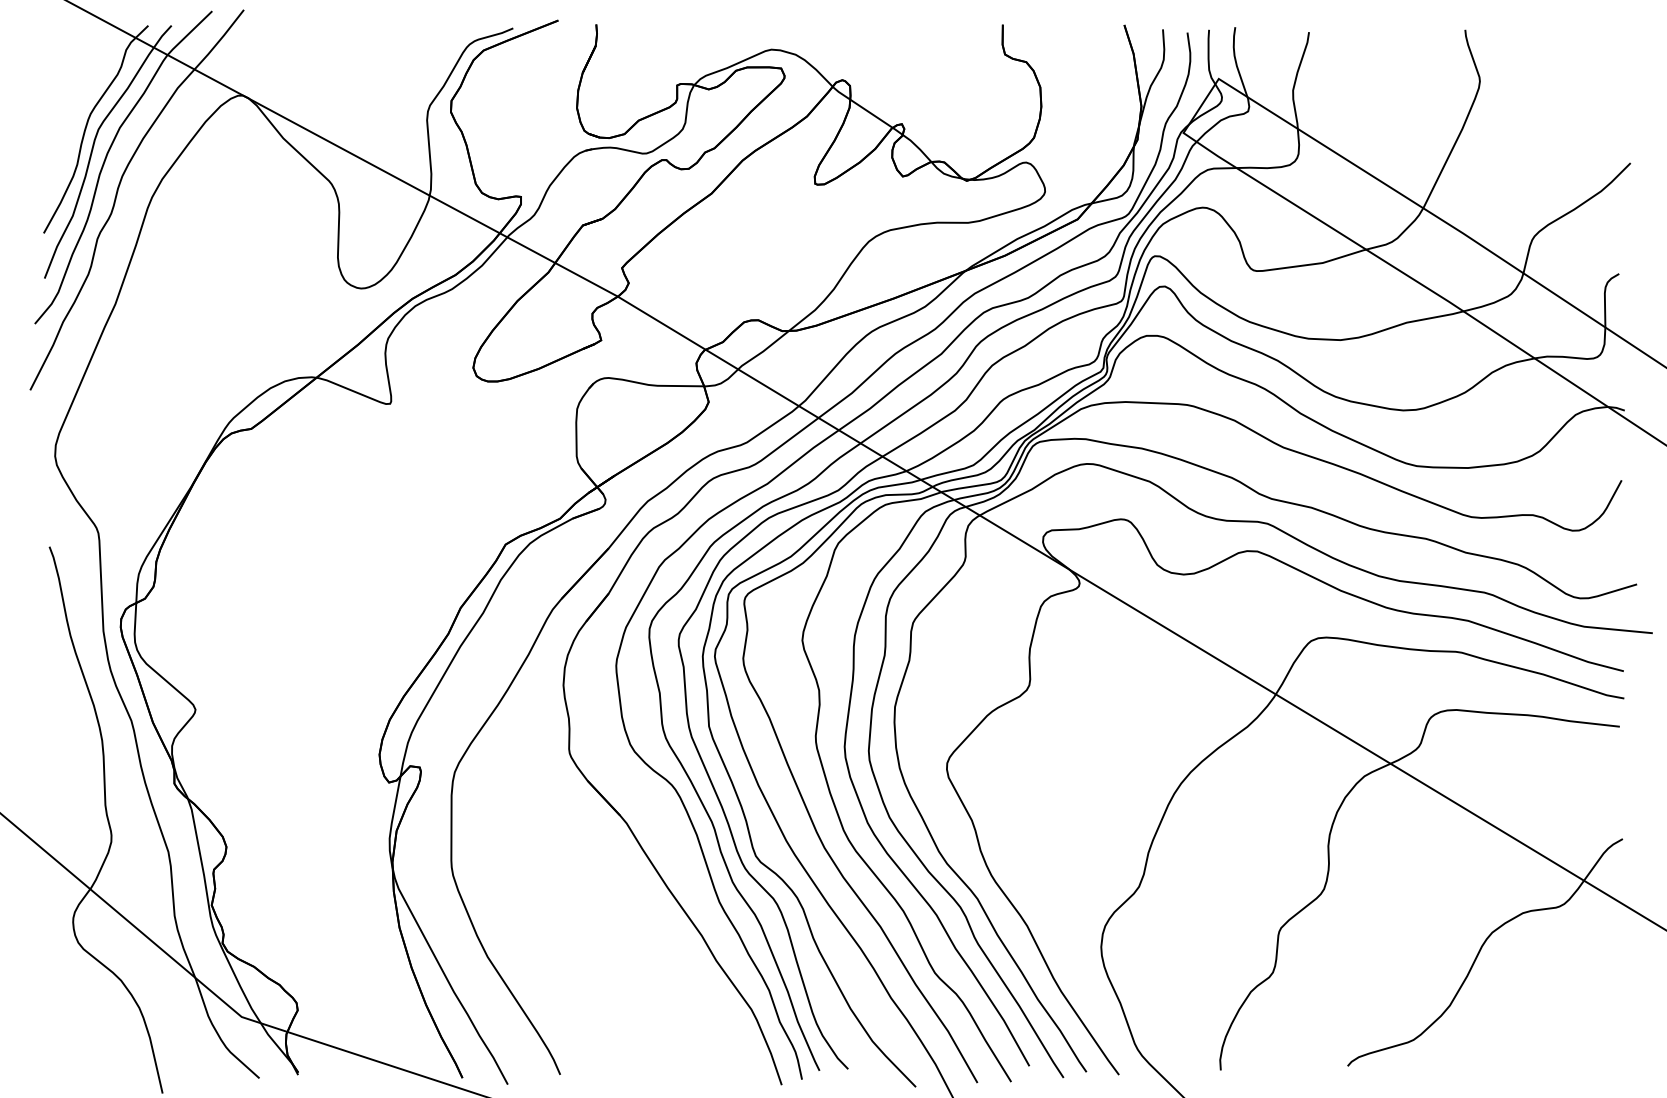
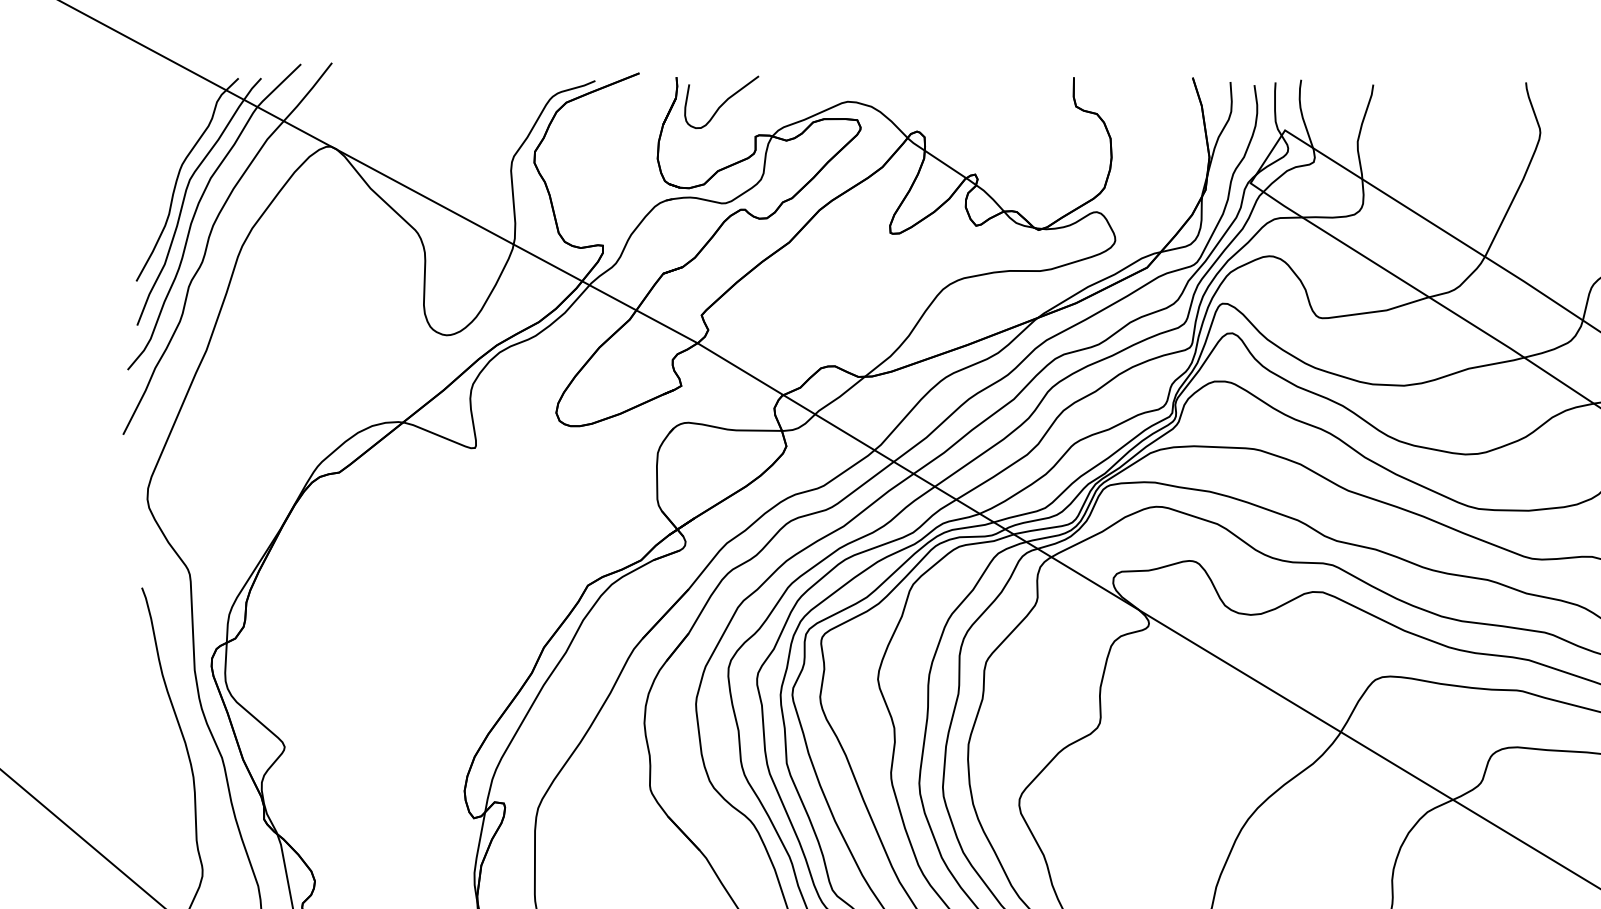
curve: (643, 50) -> (722, 102), added

